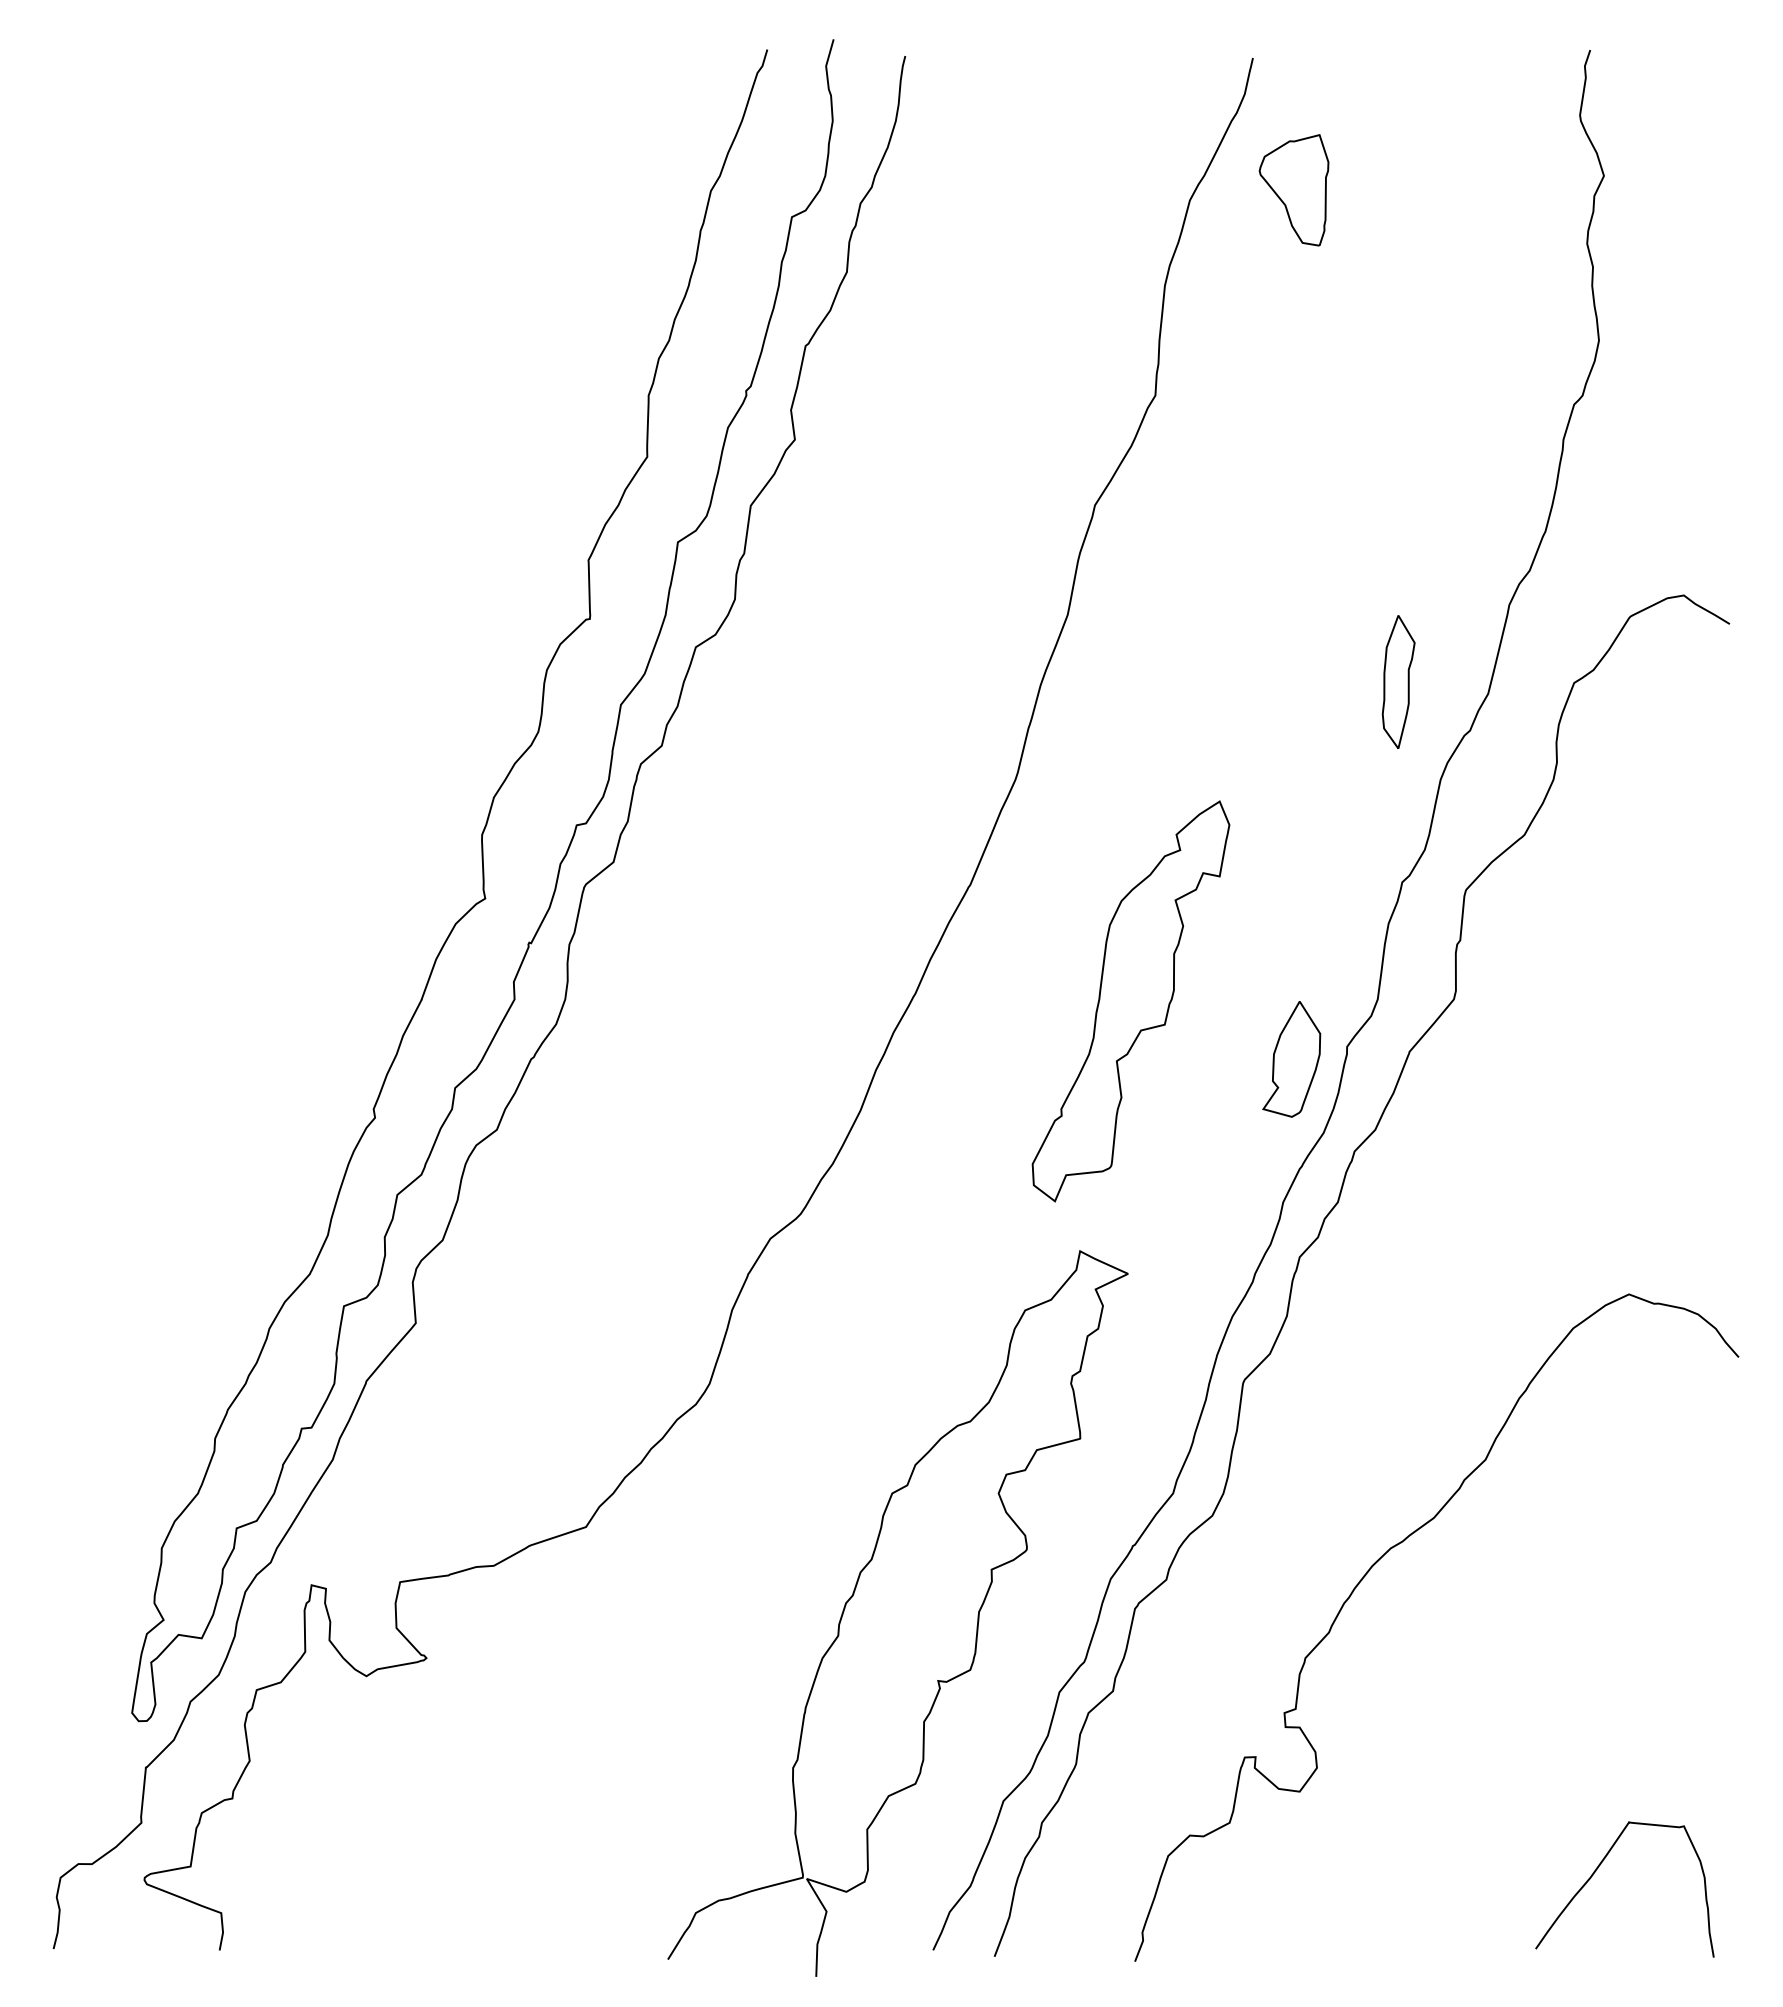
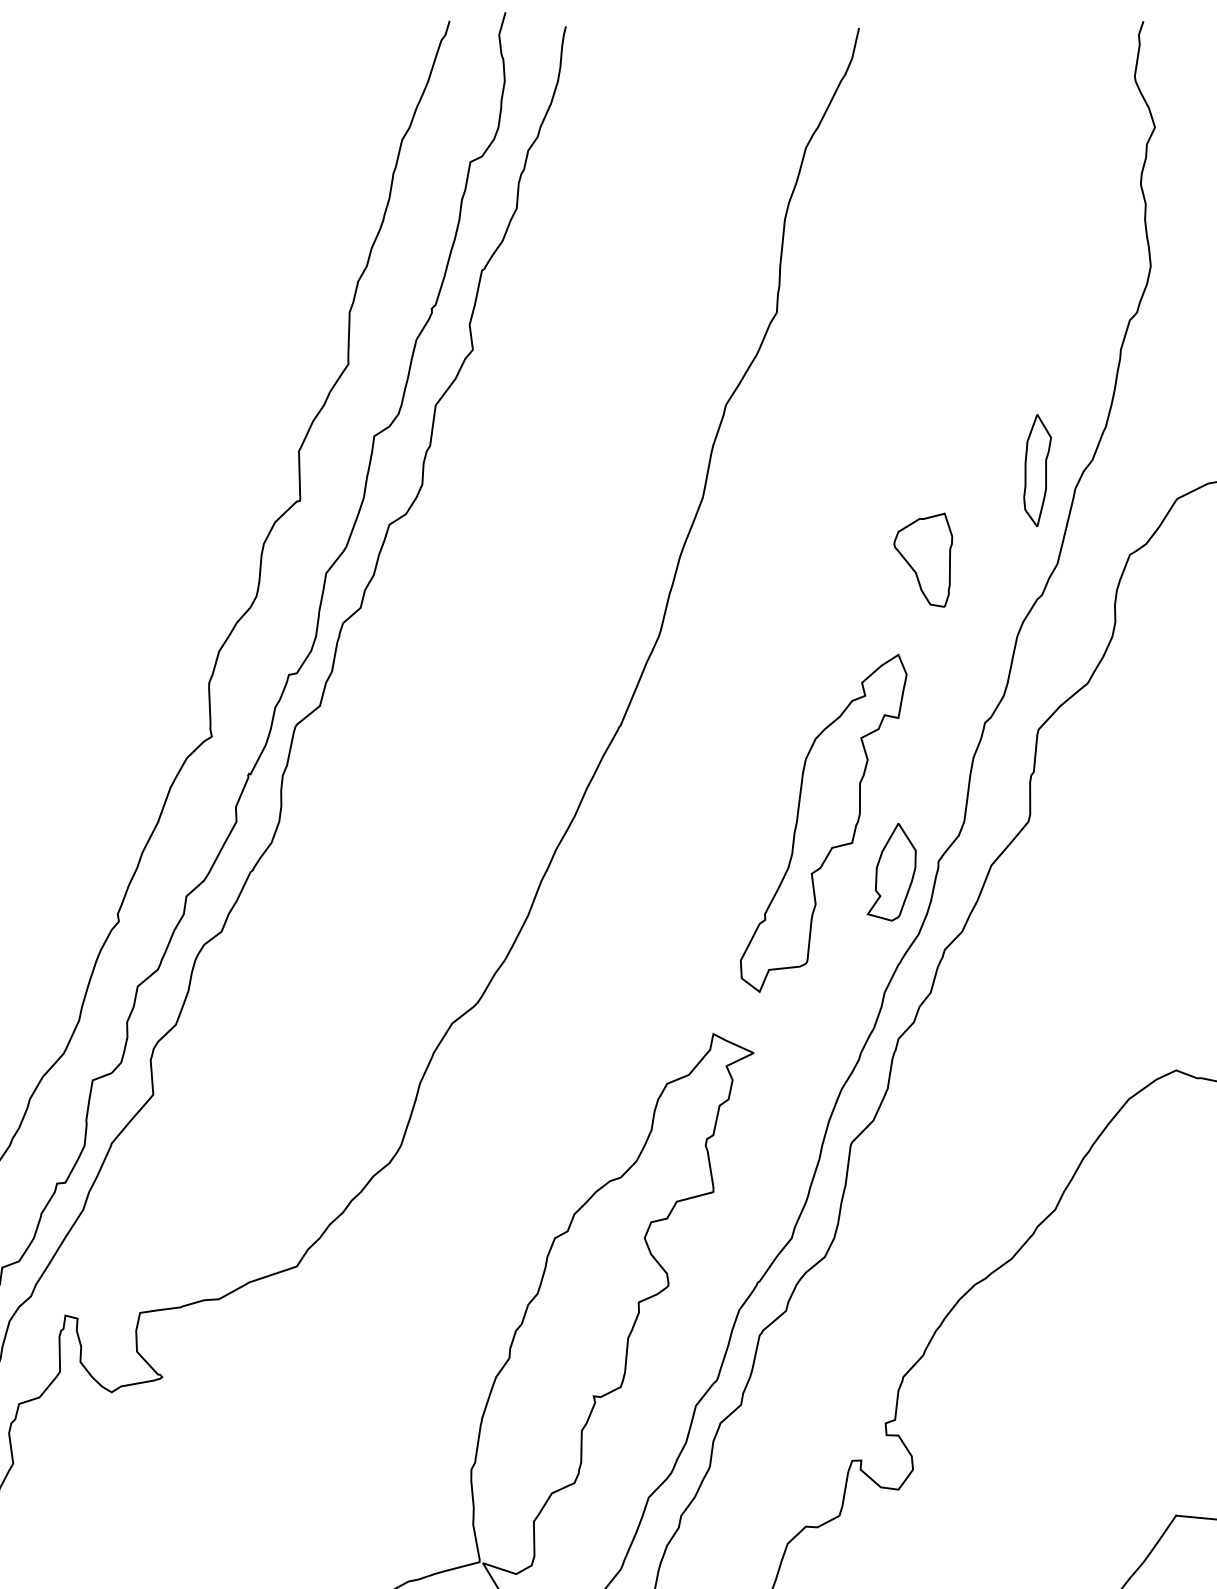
part: (1293, 190) -> (922, 560), moved
part: (1398, 681) -> (1037, 470), moved
part: (1130, 1001) -> (823, 823), moved

